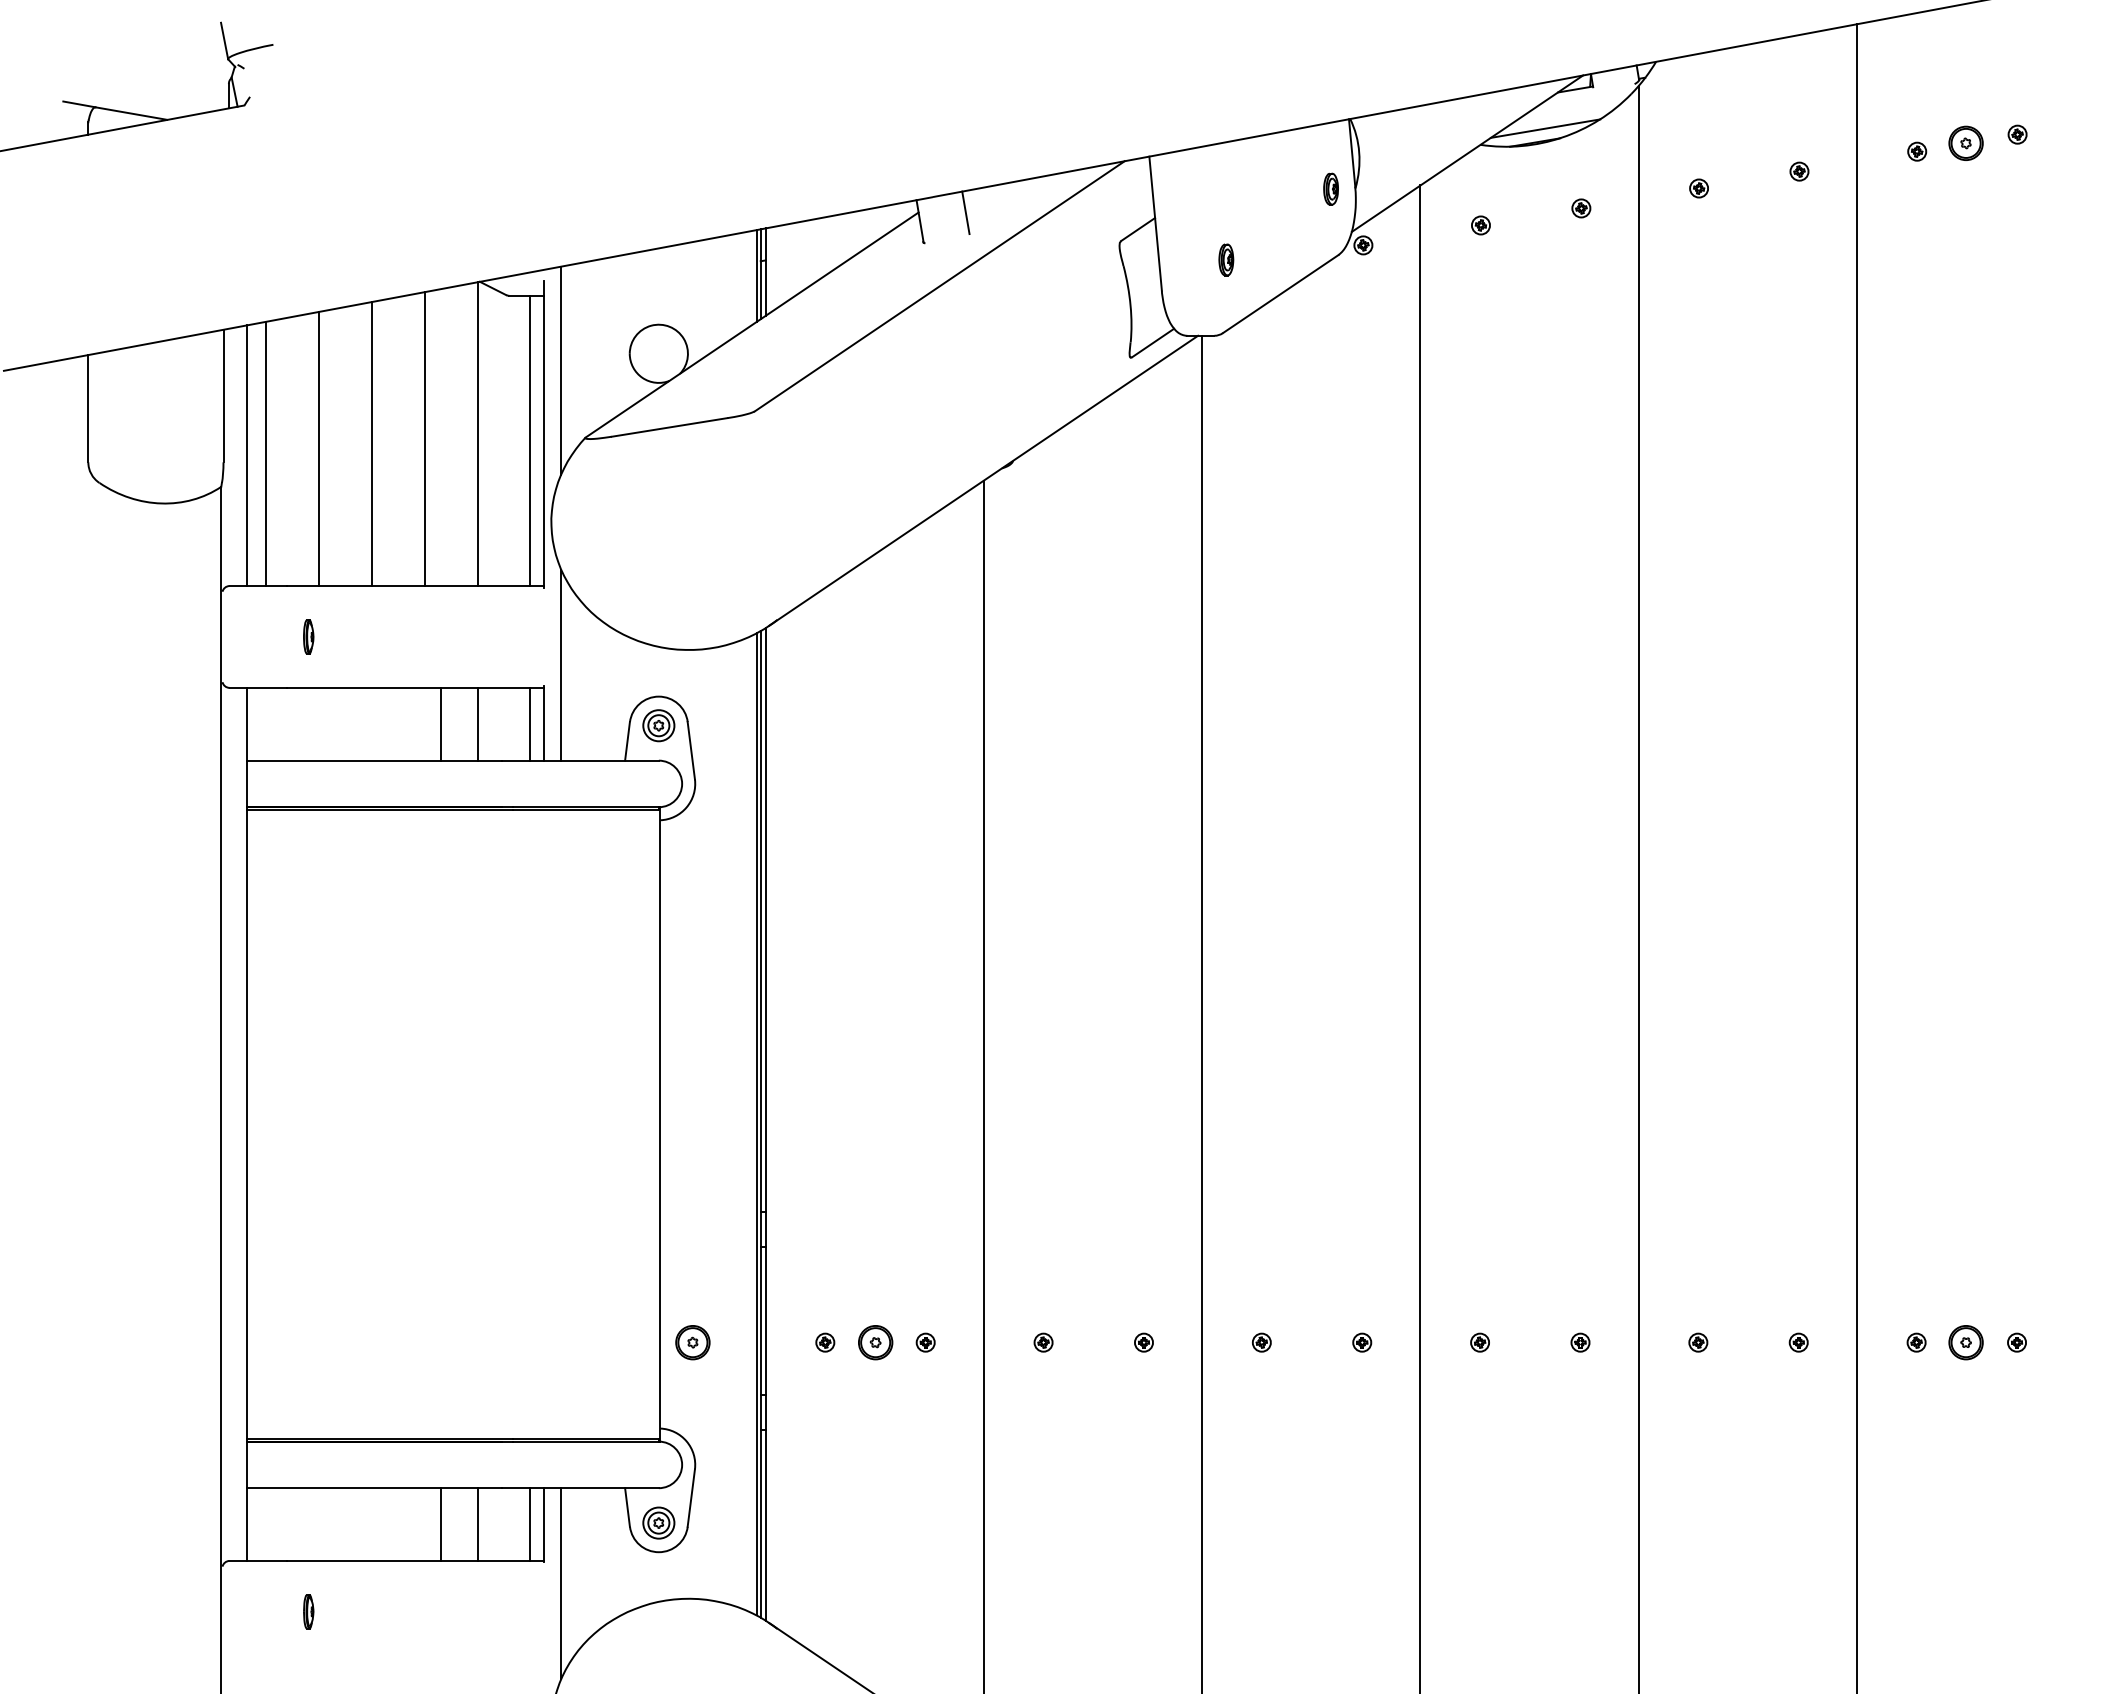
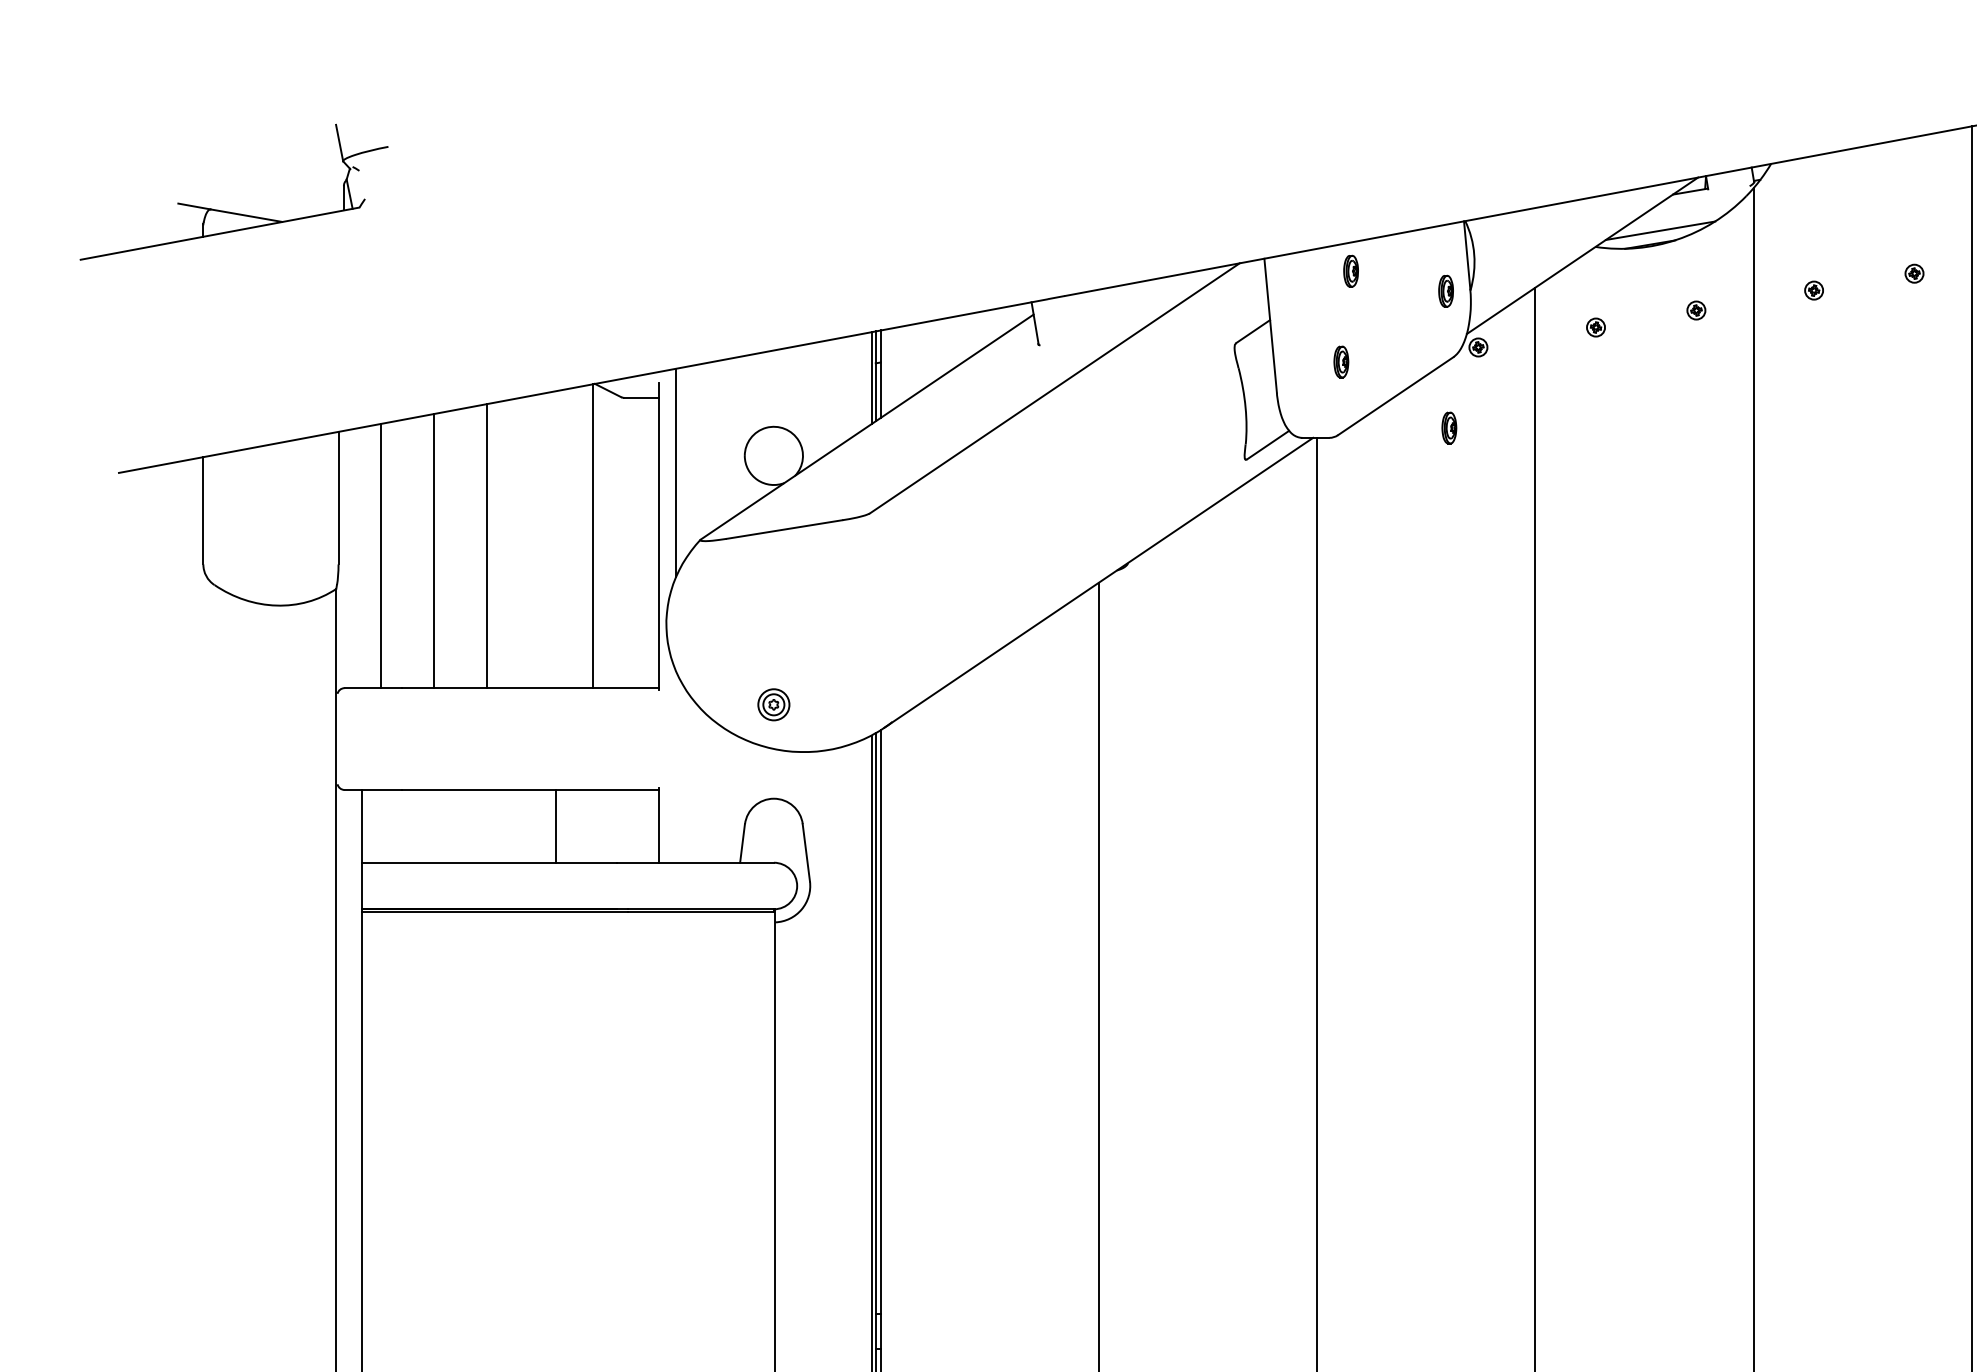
part: (1235, 168) -> (1350, 270), added
line: (965, 212) -> (1080, 314), removed
part: (1334, 325) -> (1449, 427), added
line: (425, 438) -> (540, 540), removed
line: (530, 440) -> (645, 542), removed
line: (247, 455) -> (362, 557), removed
part: (308, 636) -> (423, 738), removed
line: (561, 664) -> (676, 766), removed
line: (478, 723) -> (593, 825), removed
line: (530, 723) -> (645, 825), removed
part: (658, 725) -> (773, 704), moved

